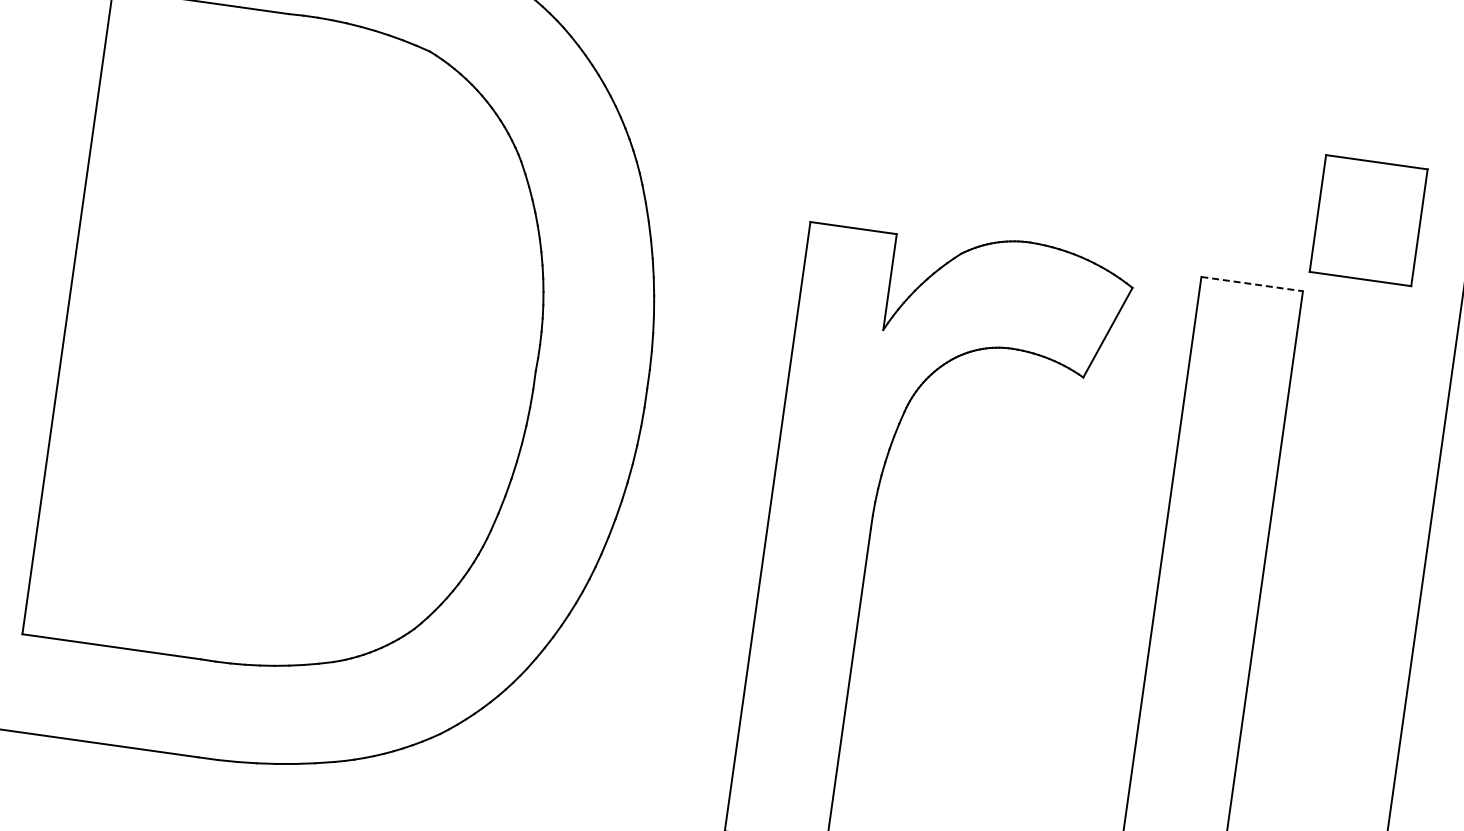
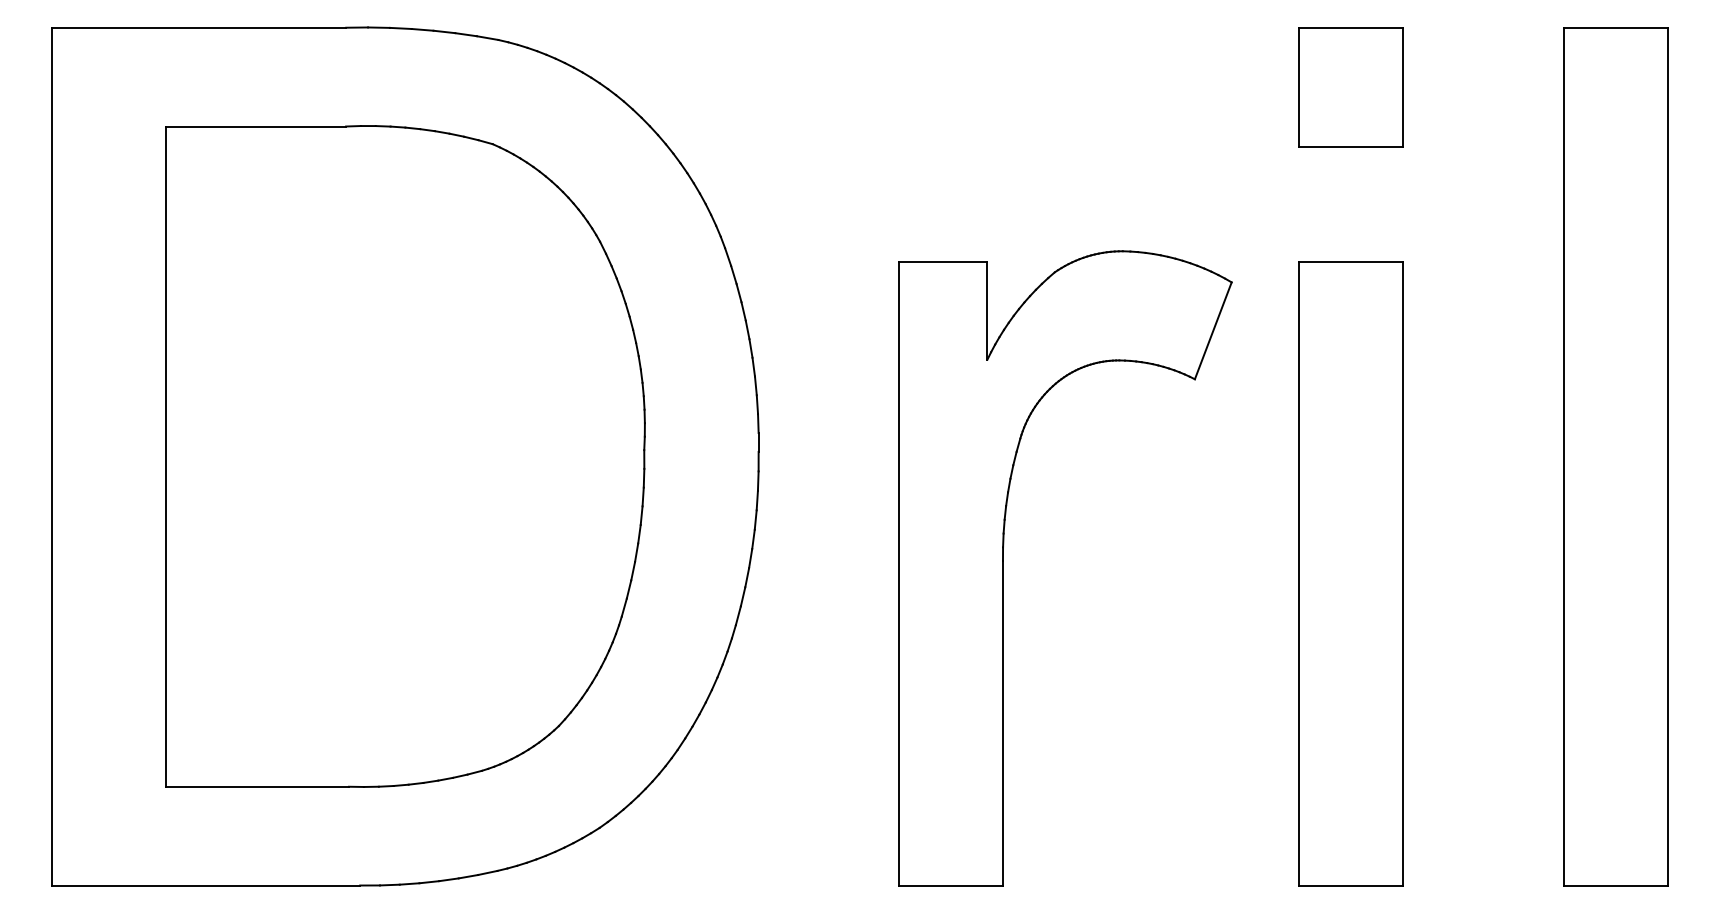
part: (1367, 220) -> (1350, 87), moved
line: (1252, 283) -> (1351, 261), dashed -> solid

